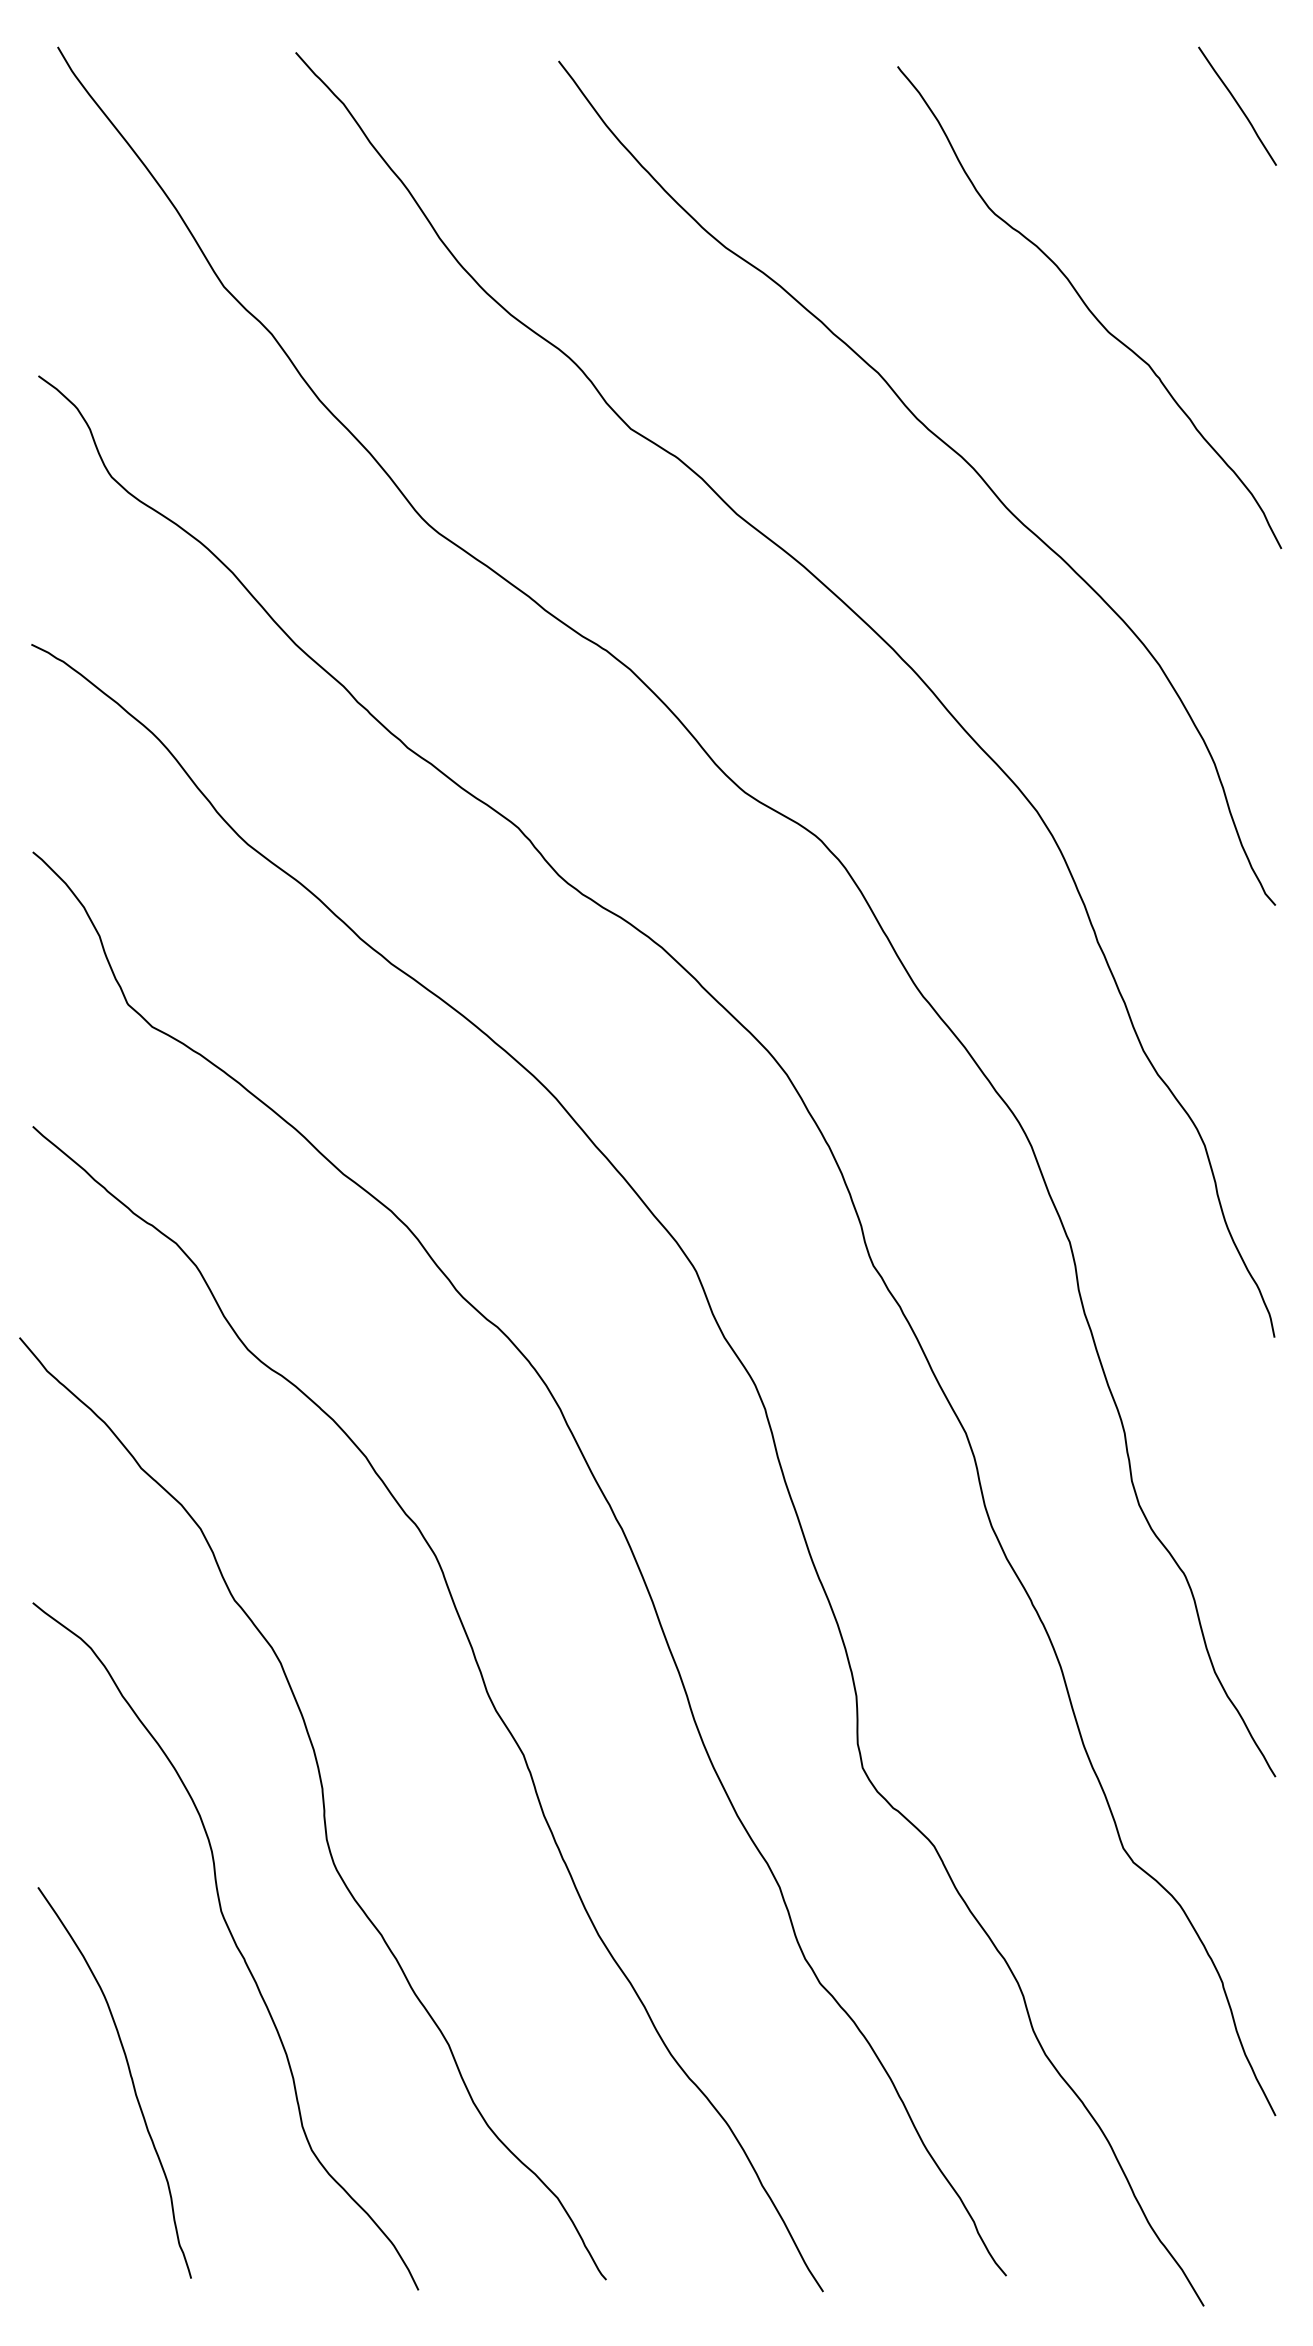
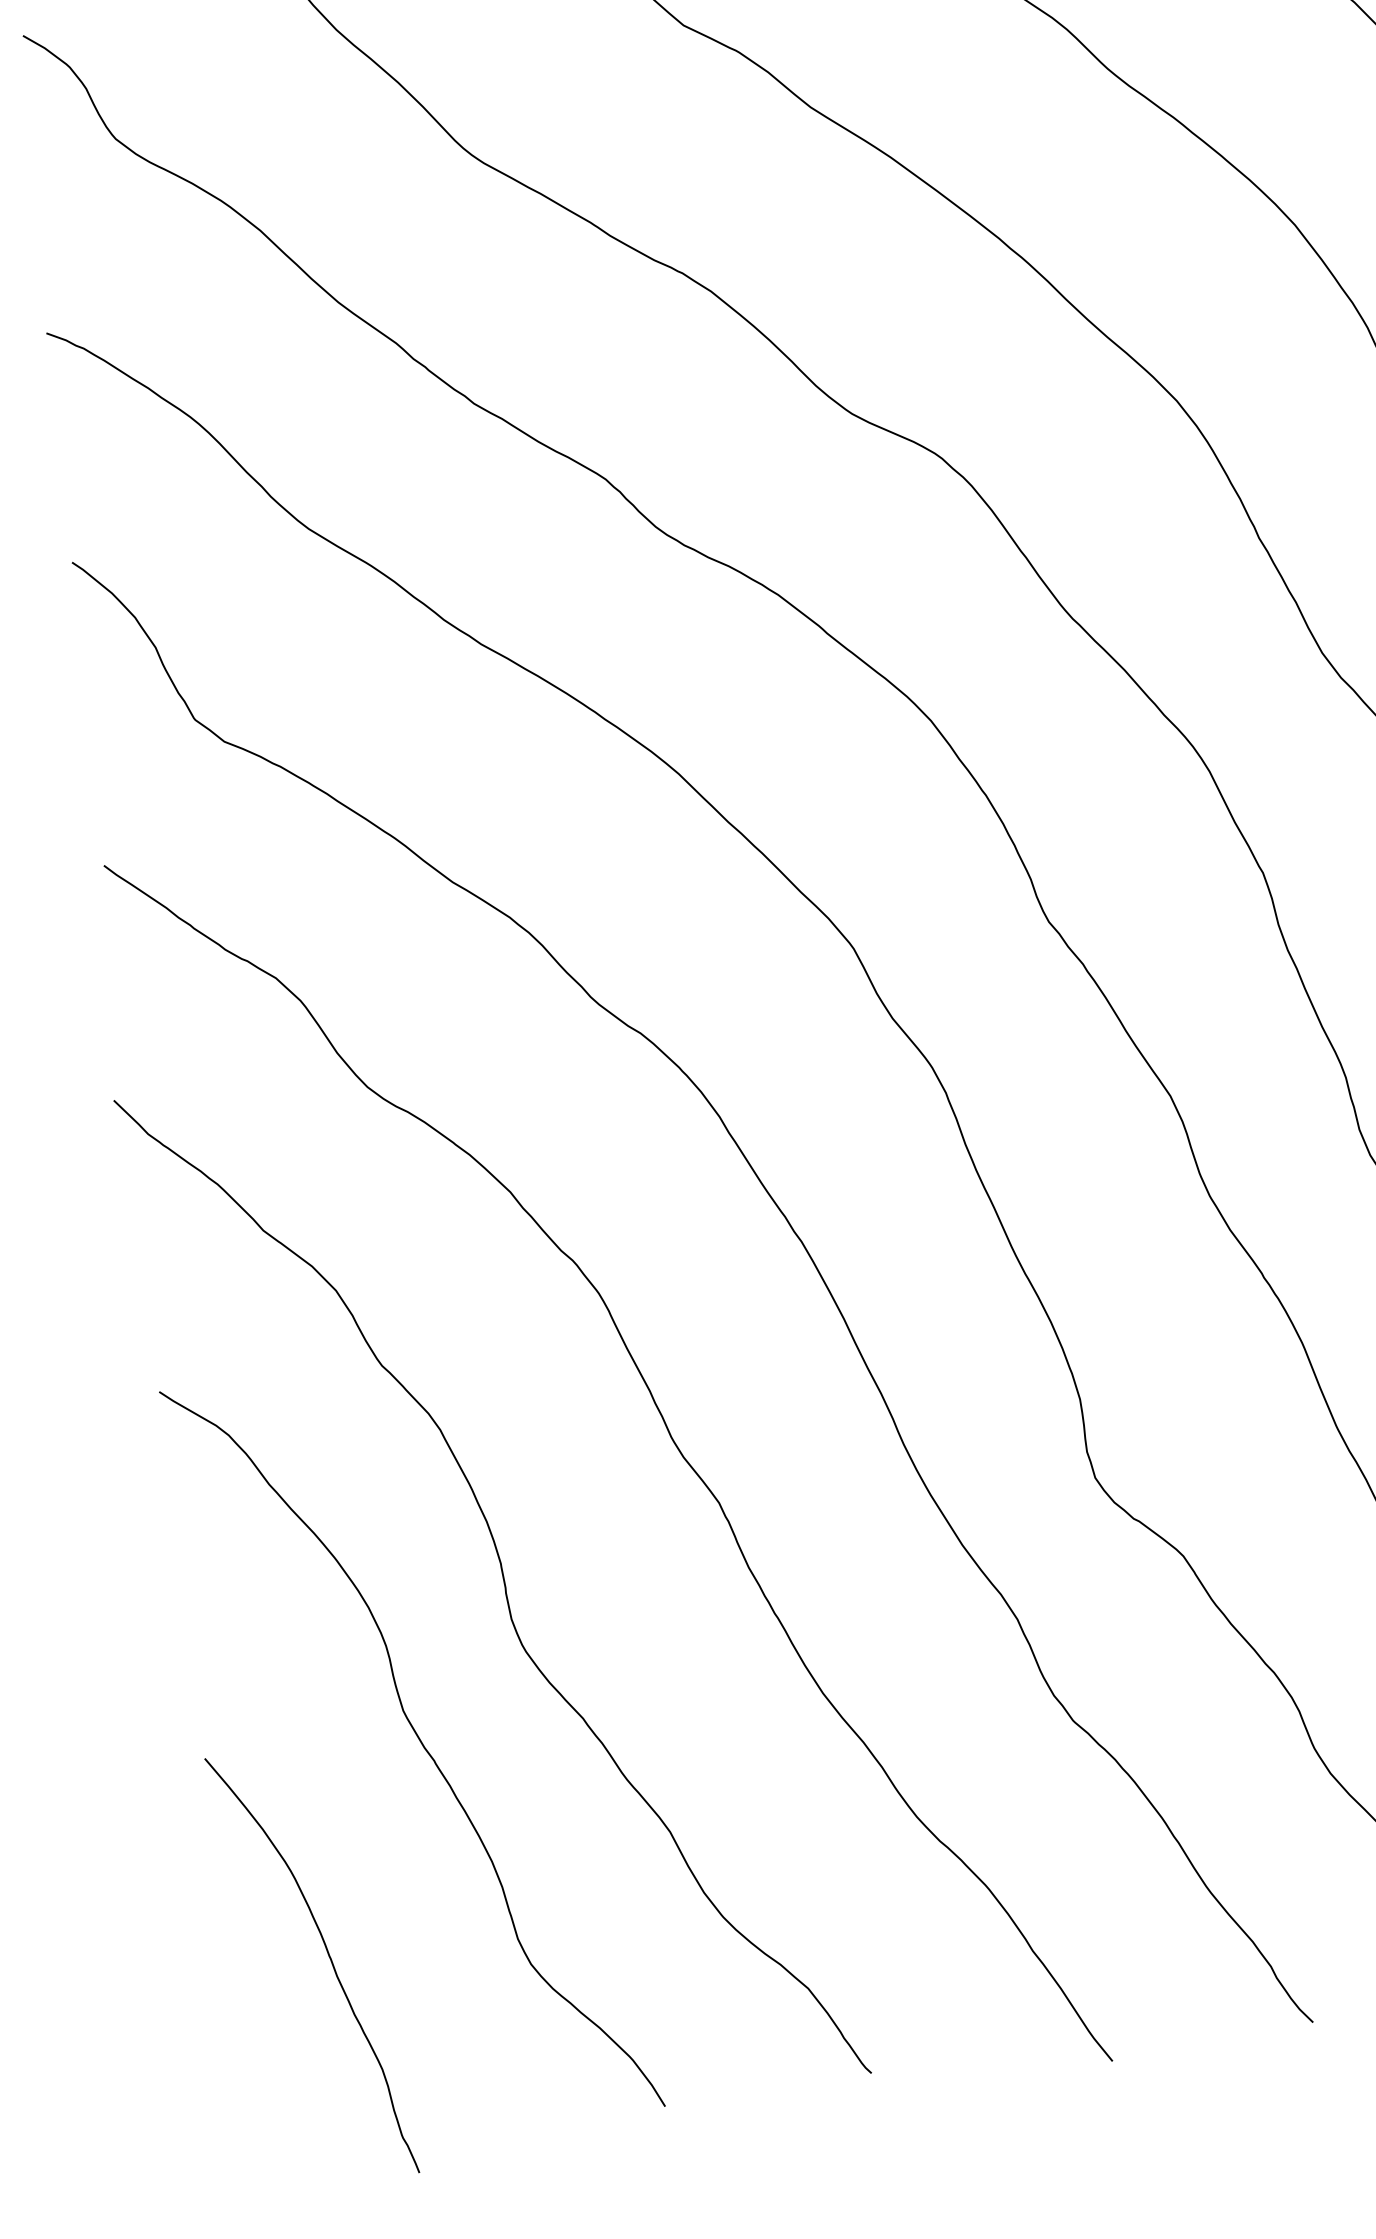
curve: (130, 2077) -> (328, 1957), moved

